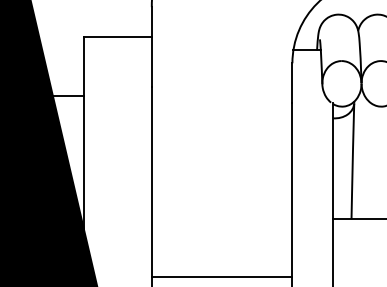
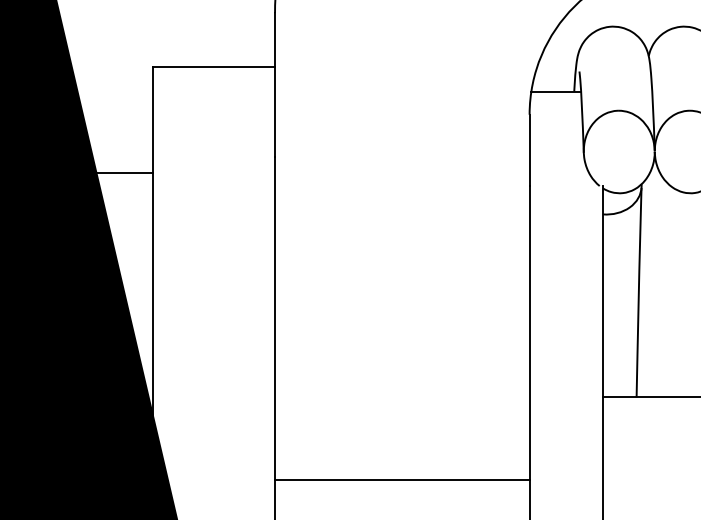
line: (221, 276) -> (401, 479), moved

